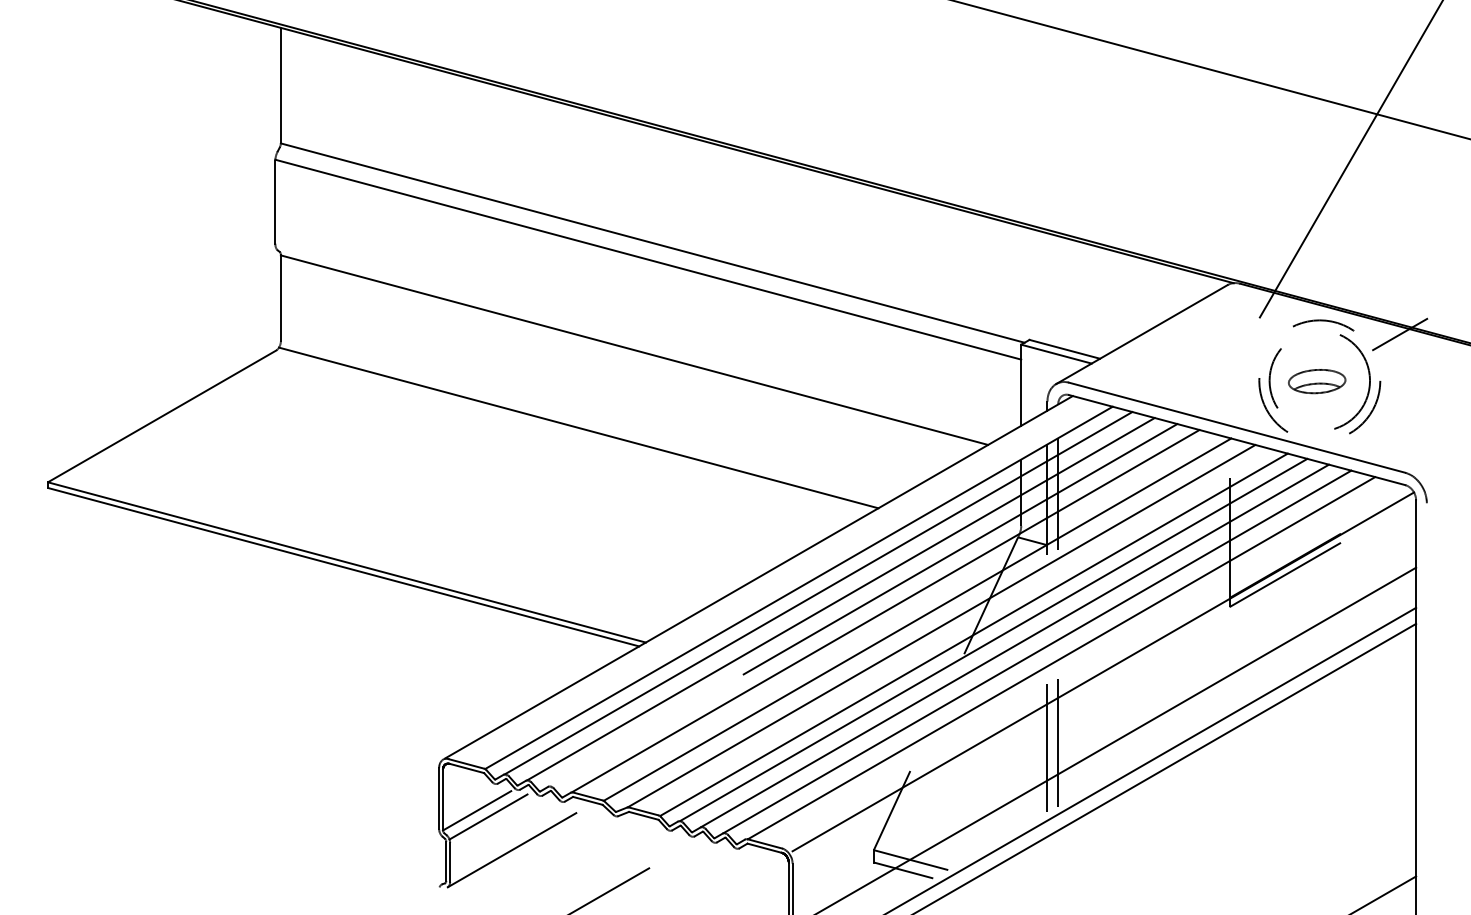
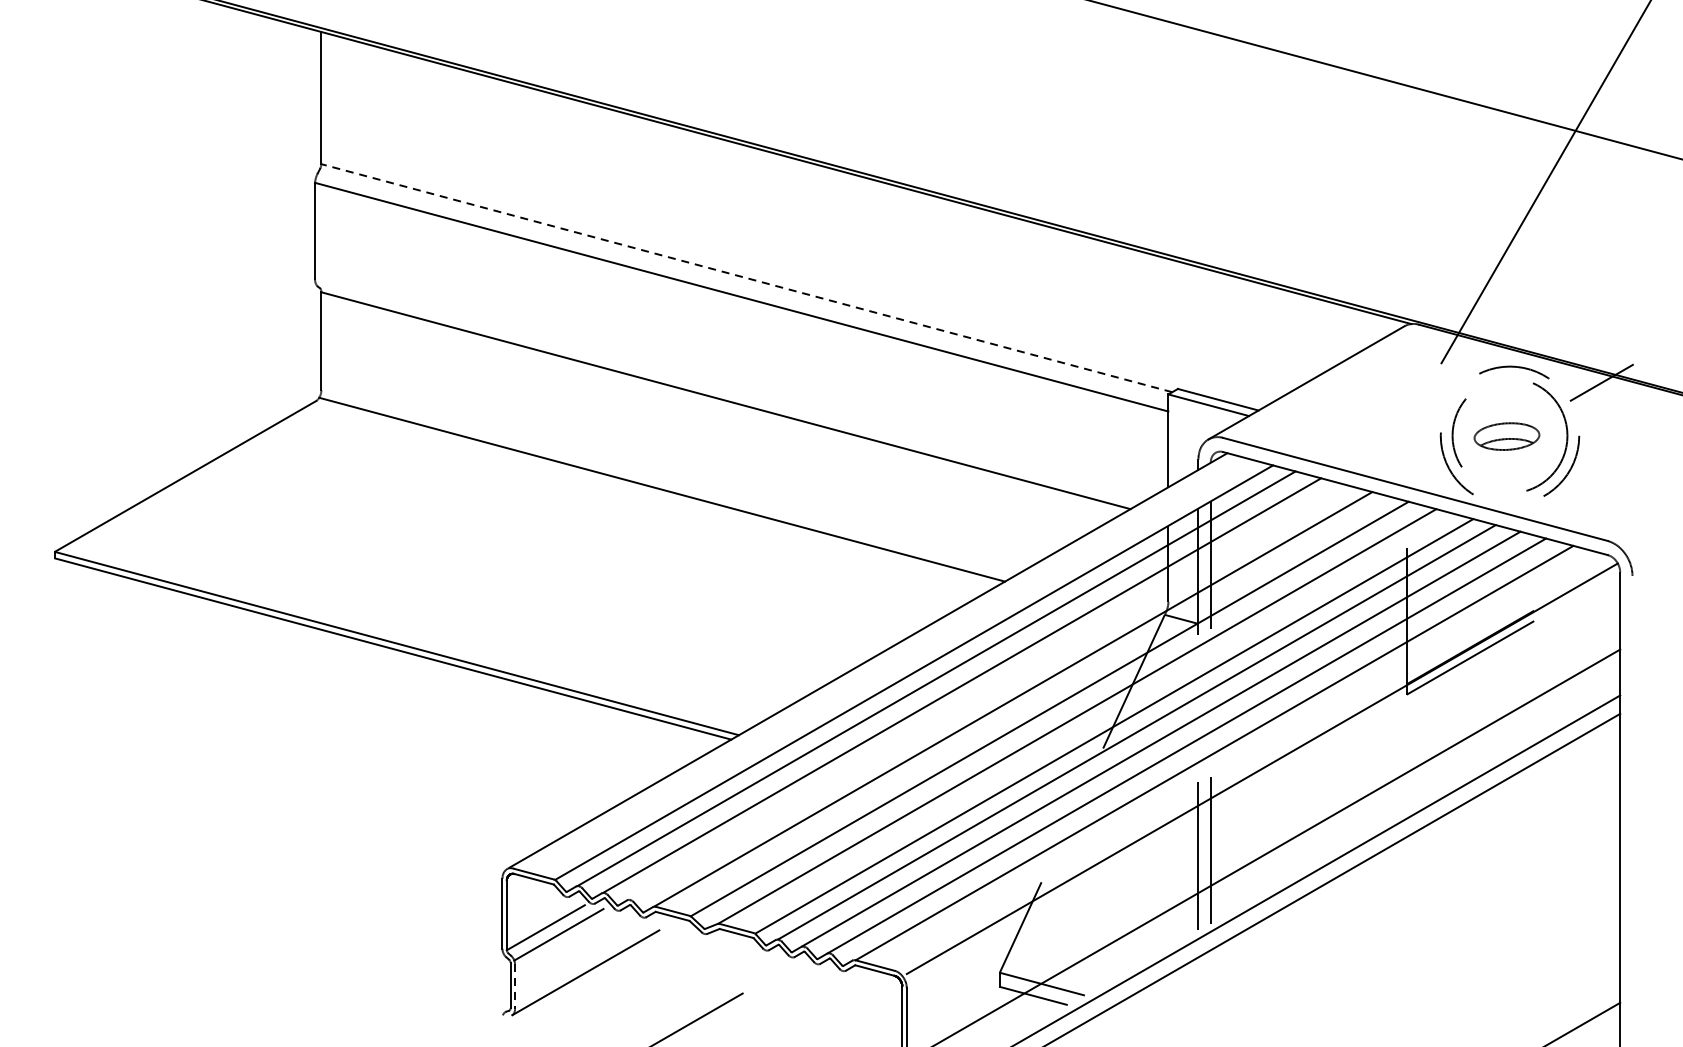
line: (652, 242) -> (746, 277), solid -> dashed
line: (960, 549) -> (1098, 628), removed
line: (450, 862) -> (515, 986), solid -> dashed

